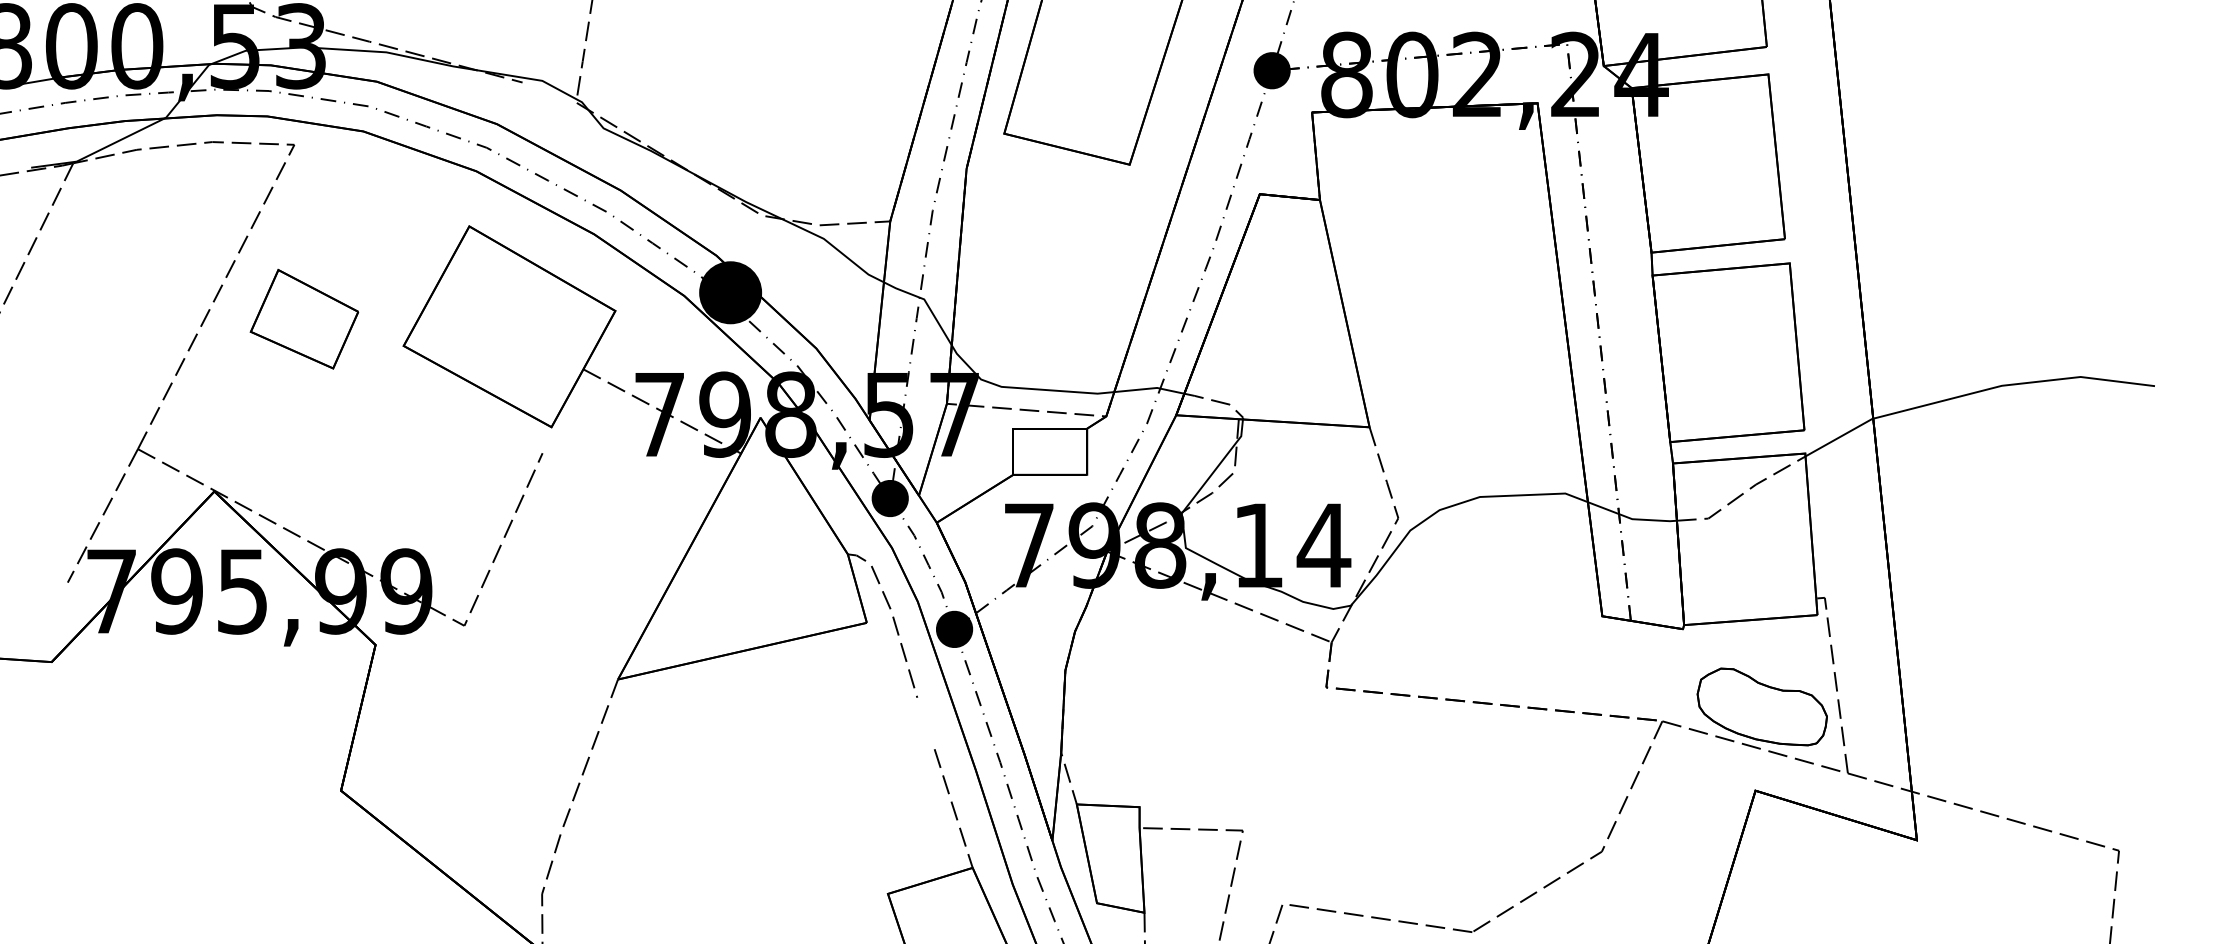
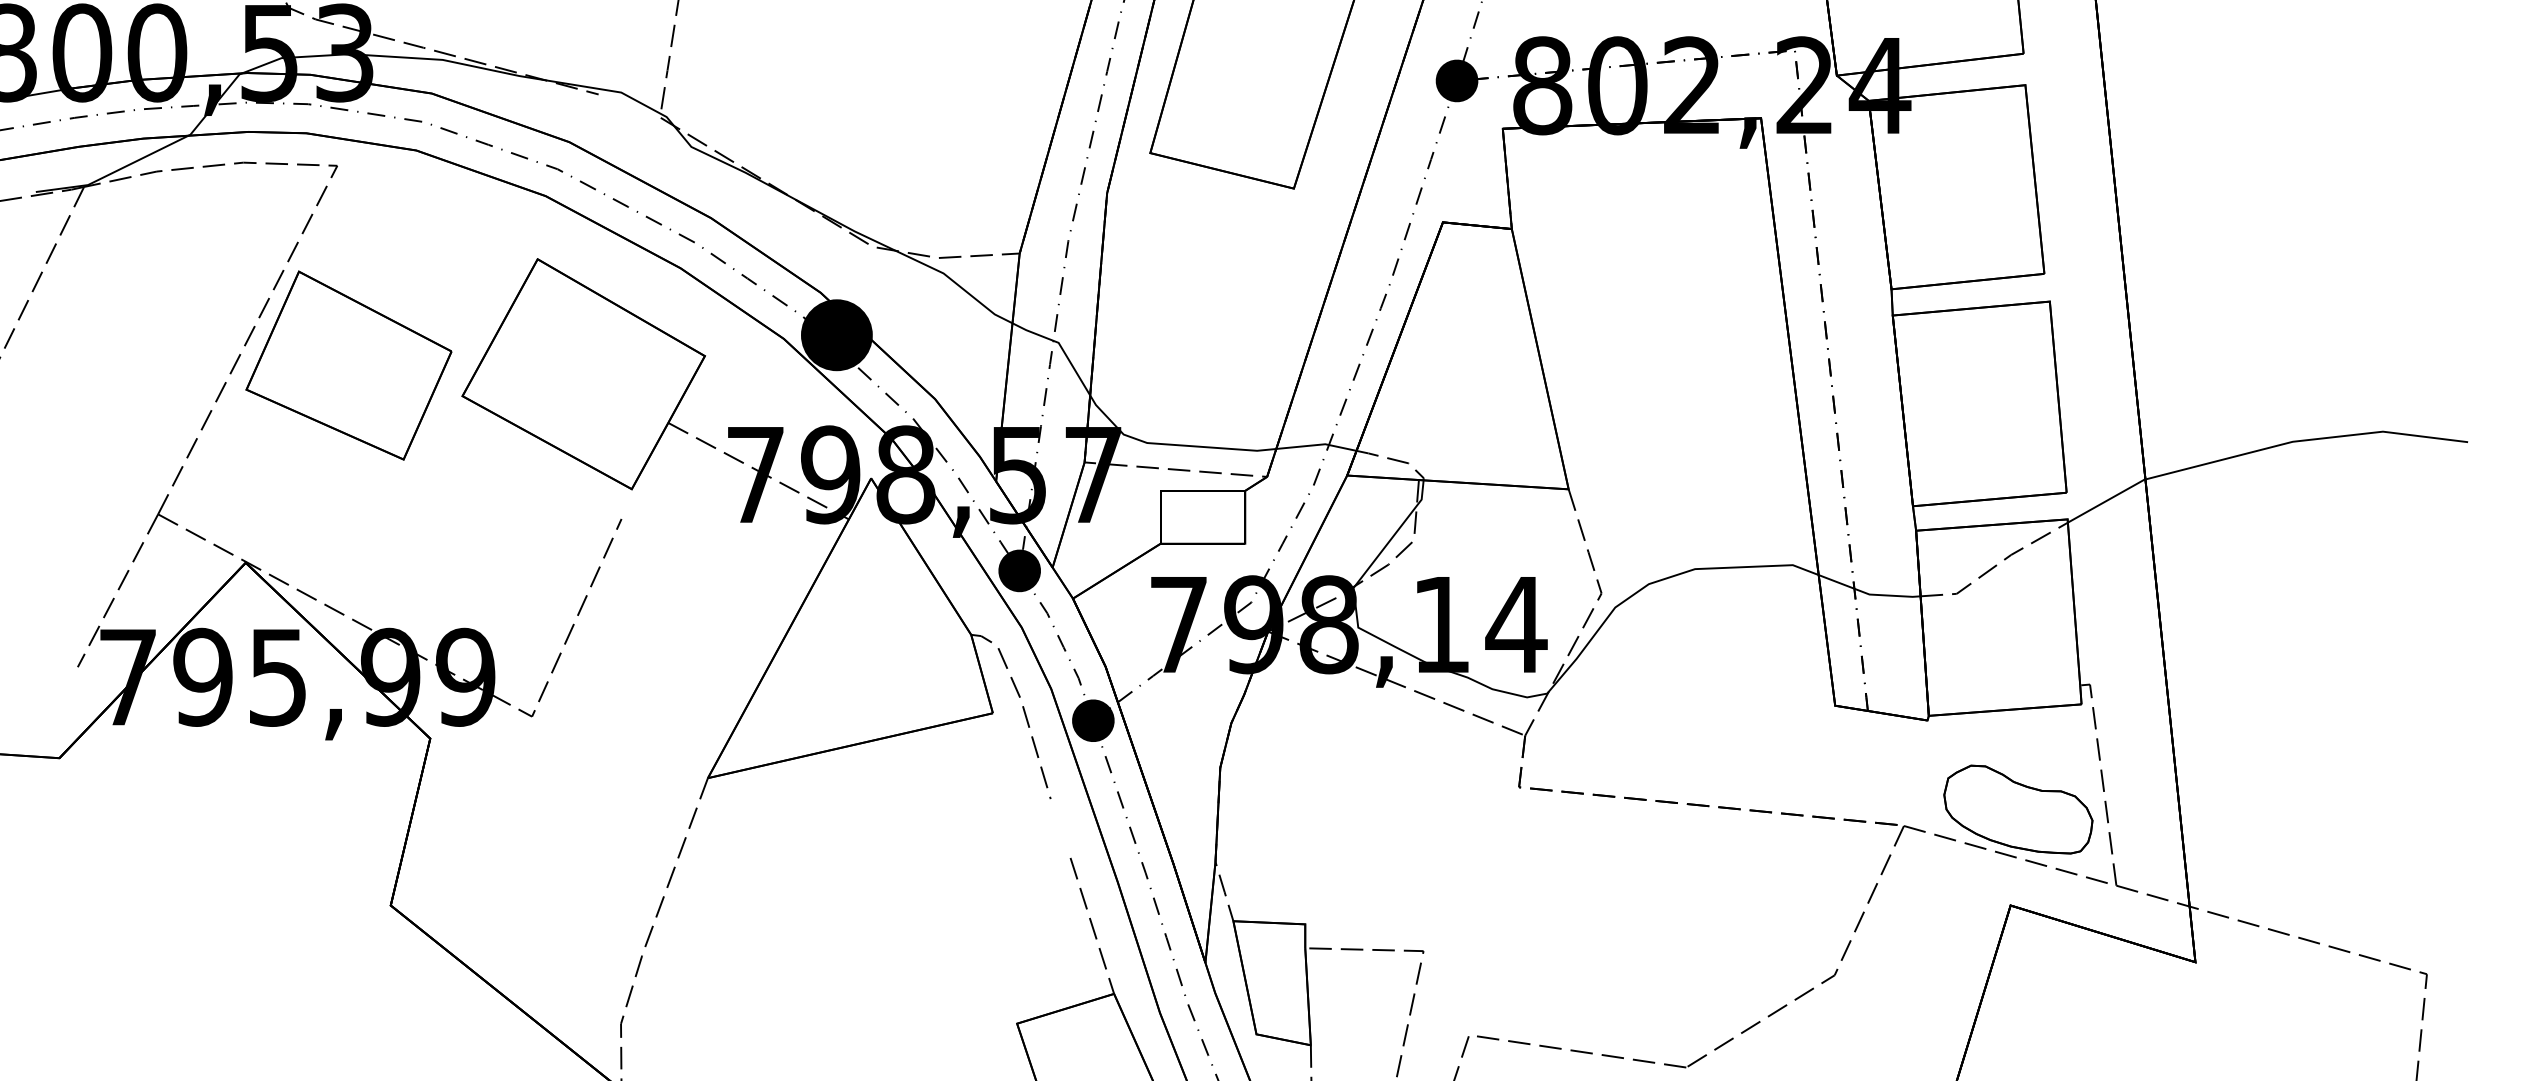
part: (304, 319) -> (348, 365), size x1.67

